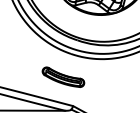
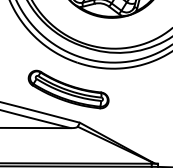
part: (63, 77) -> (68, 89), size x1.67

